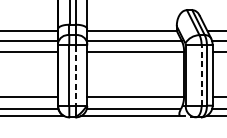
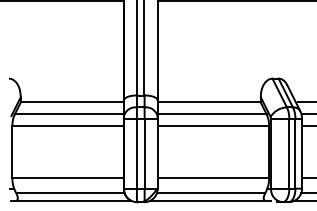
line: (75, 76) -> (144, 154), dashed -> solid
line: (201, 76) -> (289, 154), dashed -> solid

